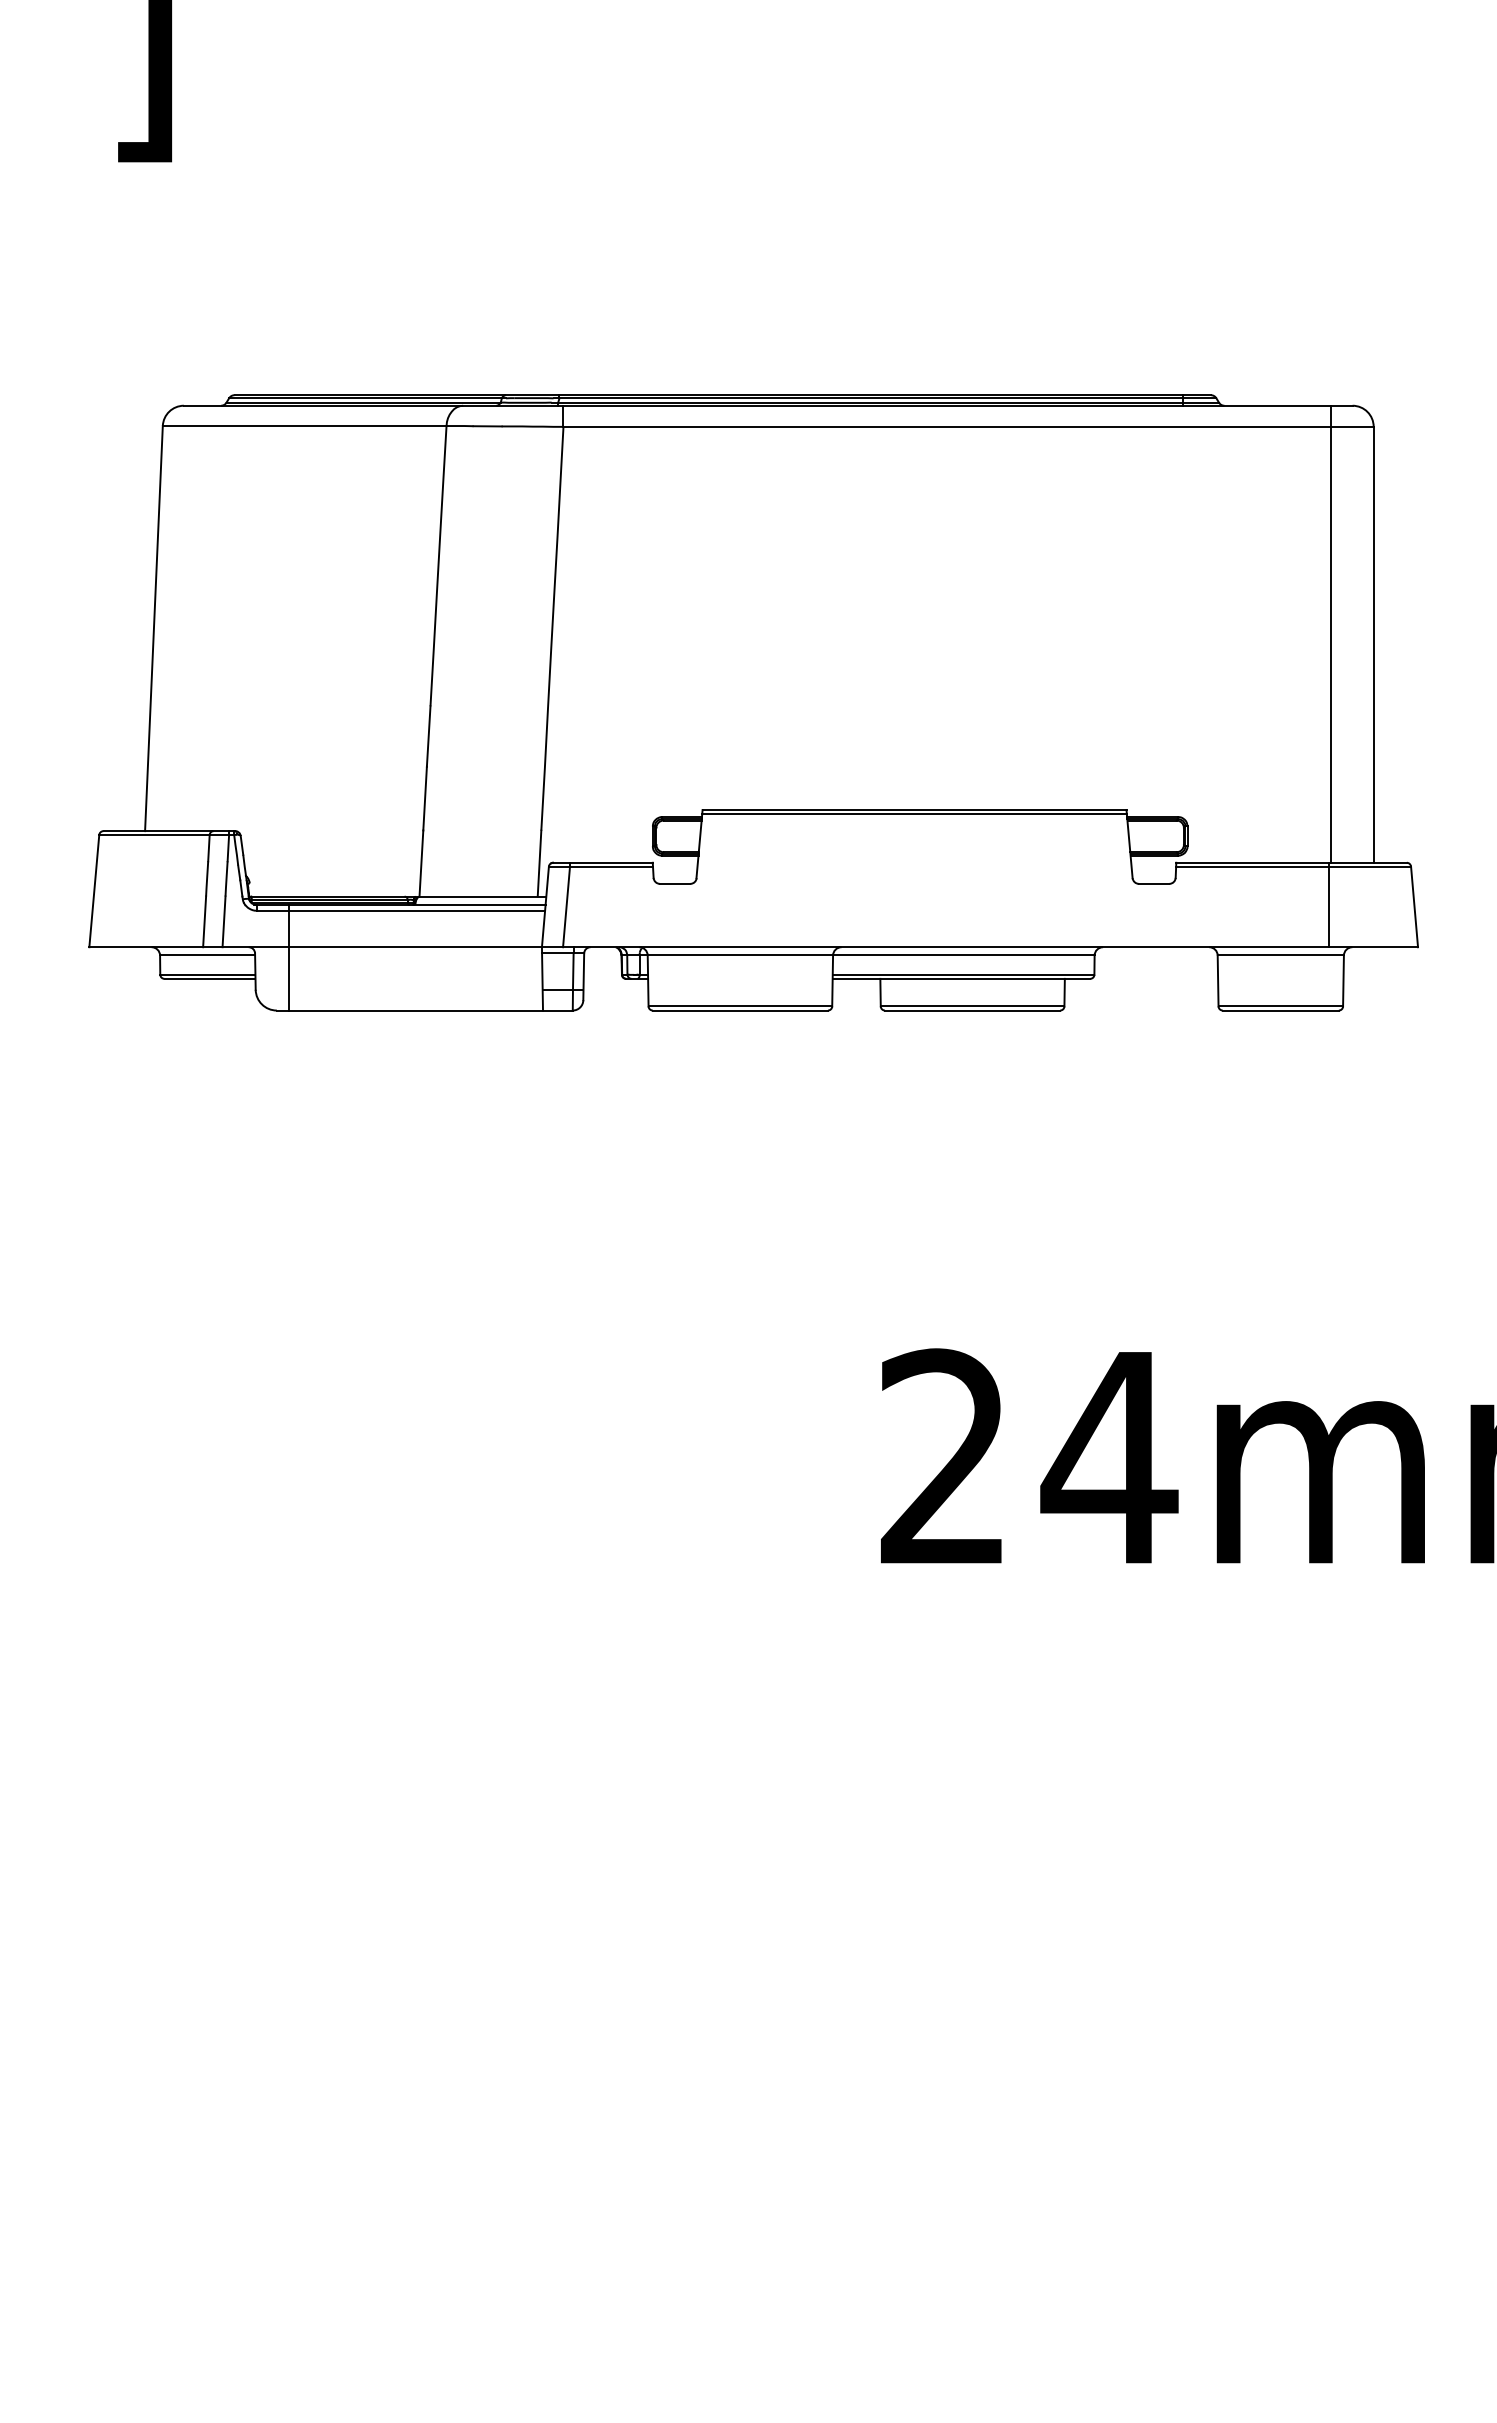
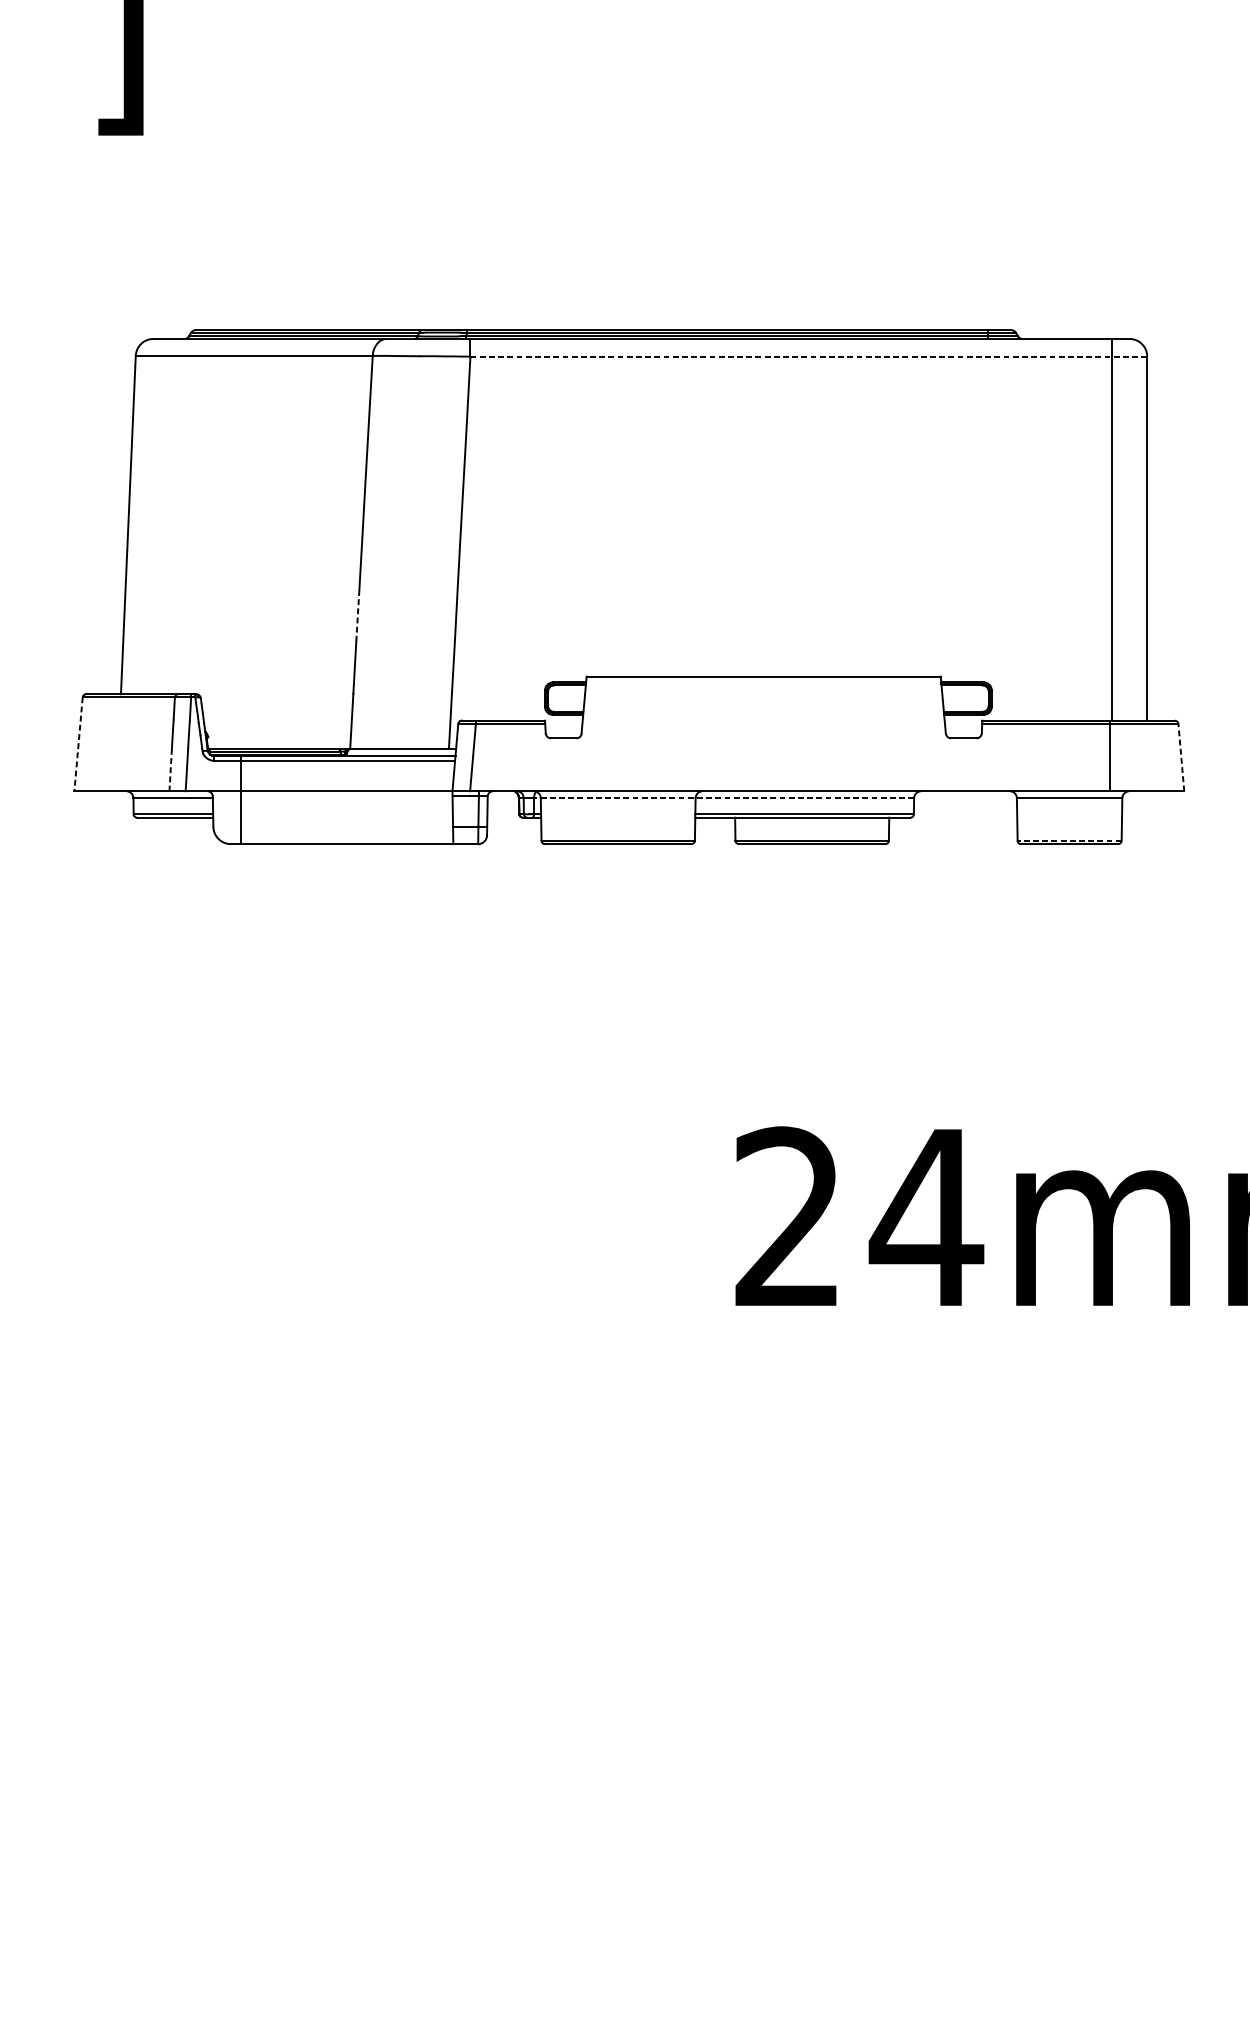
line: (968, 426) -> (808, 356), solid -> dashed
line: (428, 737) -> (357, 616), solid -> dashed
line: (914, 813) -> (763, 679), removed
line: (94, 891) -> (78, 744), solid -> dashed
line: (1414, 906) -> (1181, 757), solid -> dashed
line: (204, 922) -> (170, 770), solid -> dashed
line: (866, 955) -> (723, 798), solid -> dashed
line: (1280, 1006) -> (1069, 840), solid -> dashed

